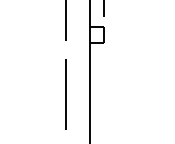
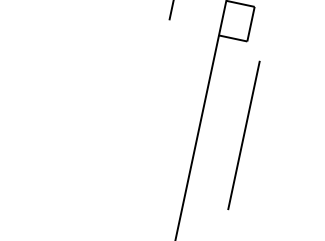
line: (65, 94) -> (242, 135), moved

